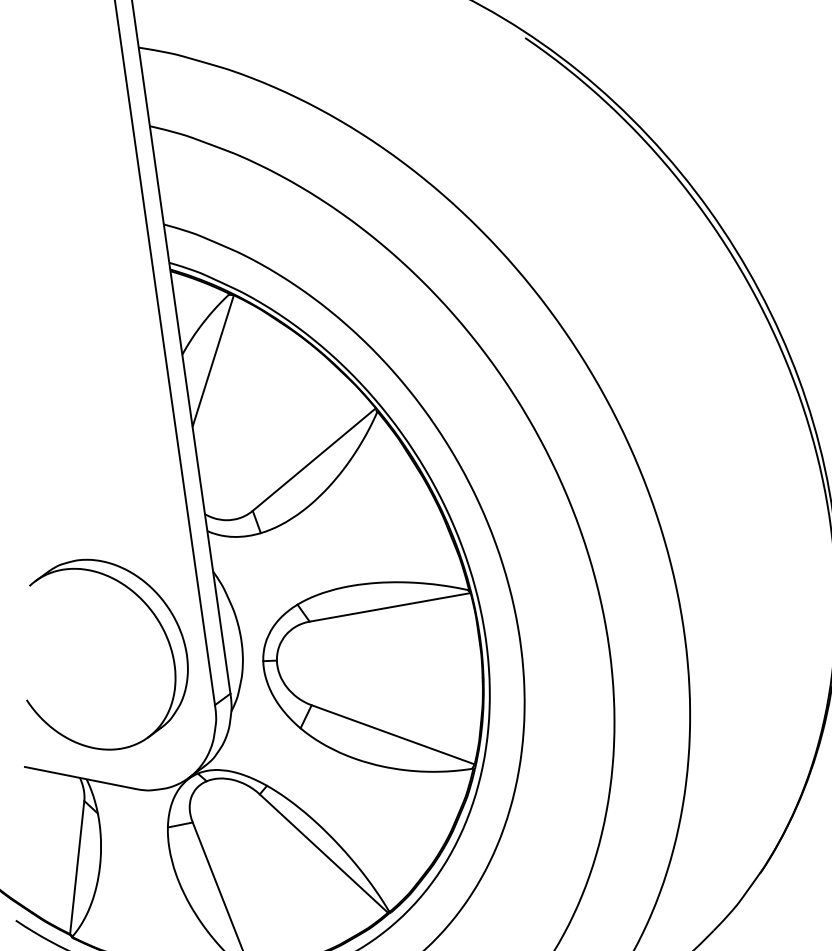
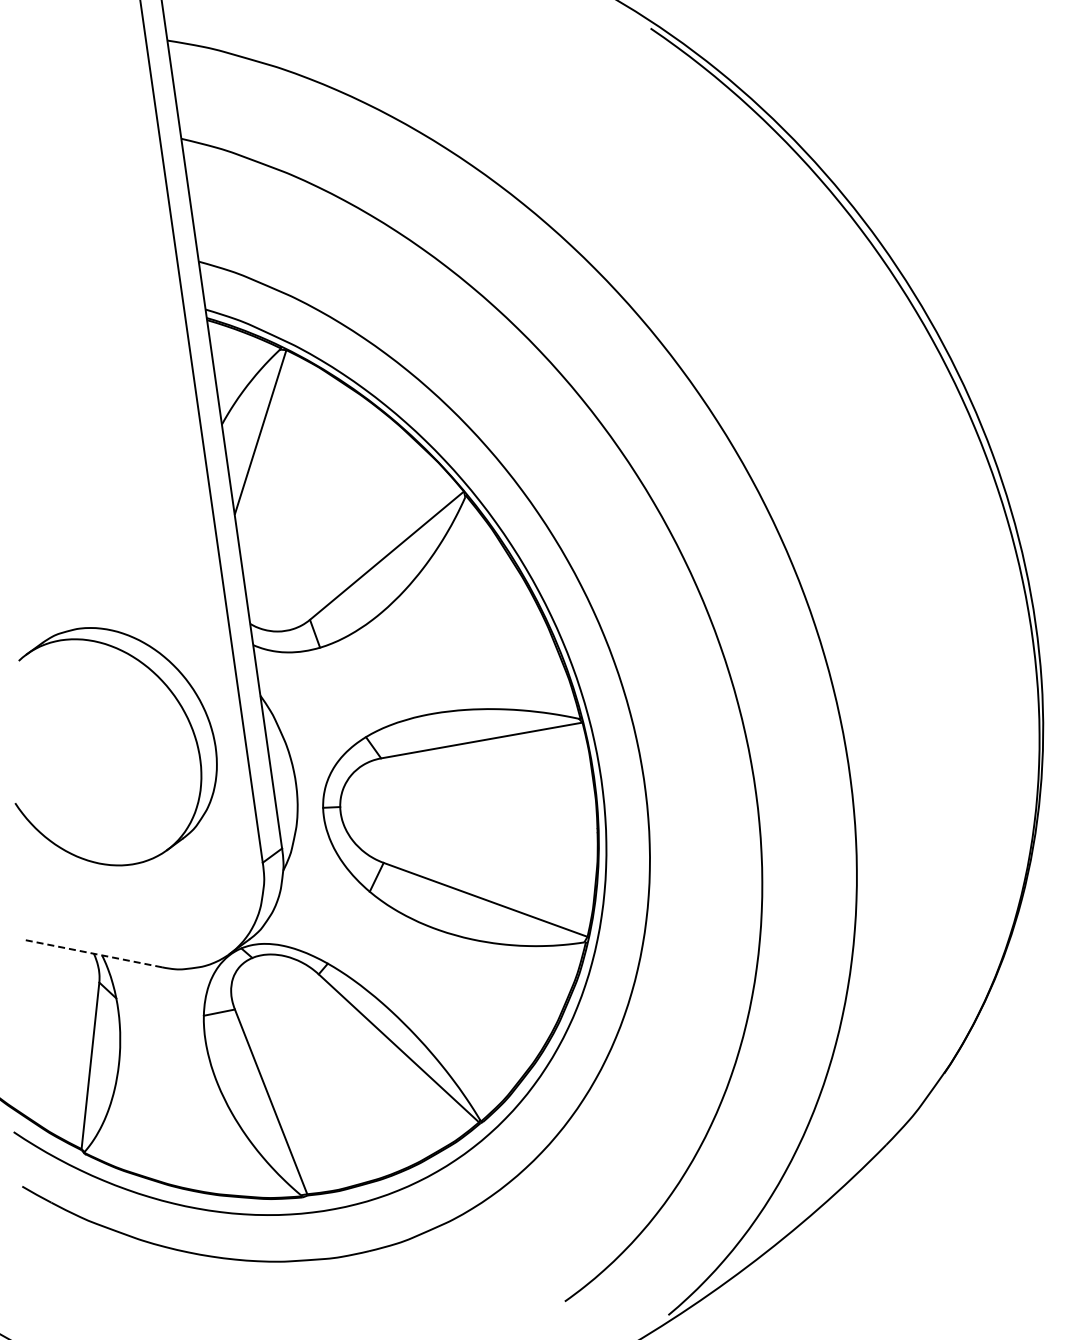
part: (158, 621) -> (179, 705), moved
line: (79, 777) -> (93, 953), solid -> dashed

